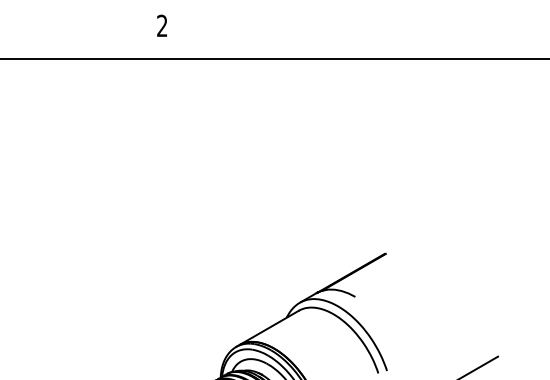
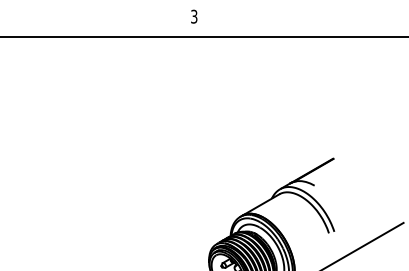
text: (162, 25) -> (194, 16), 2 -> 3

